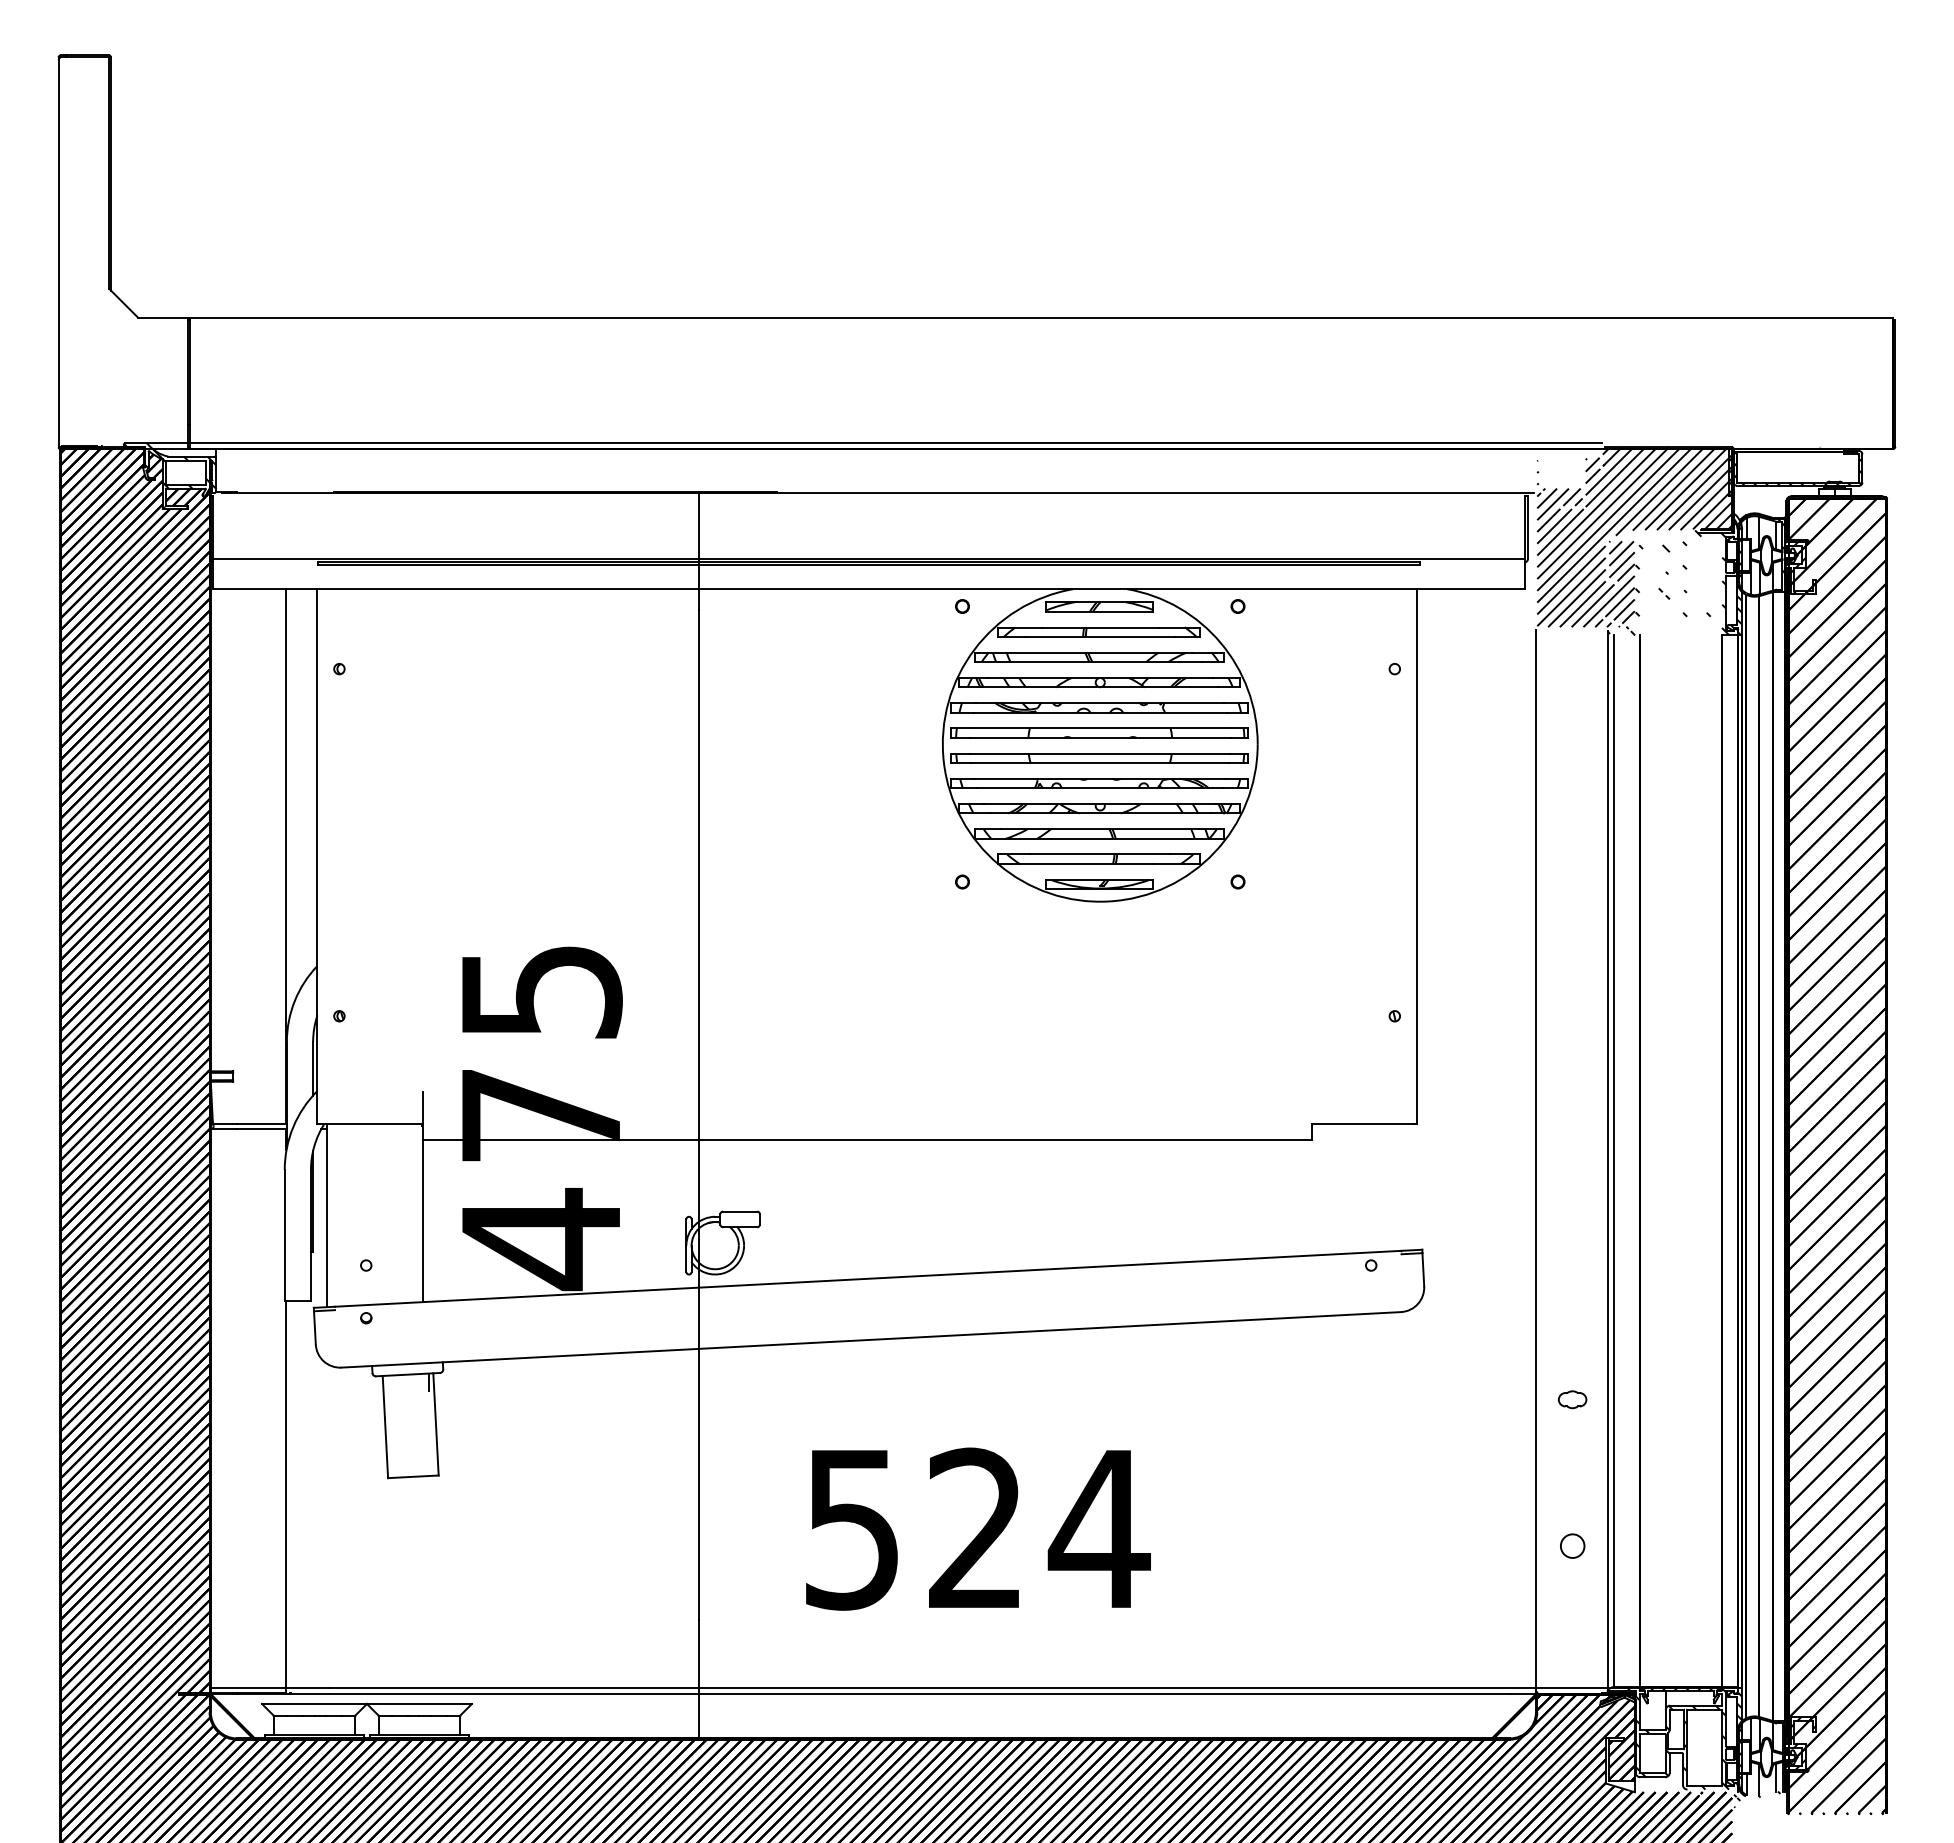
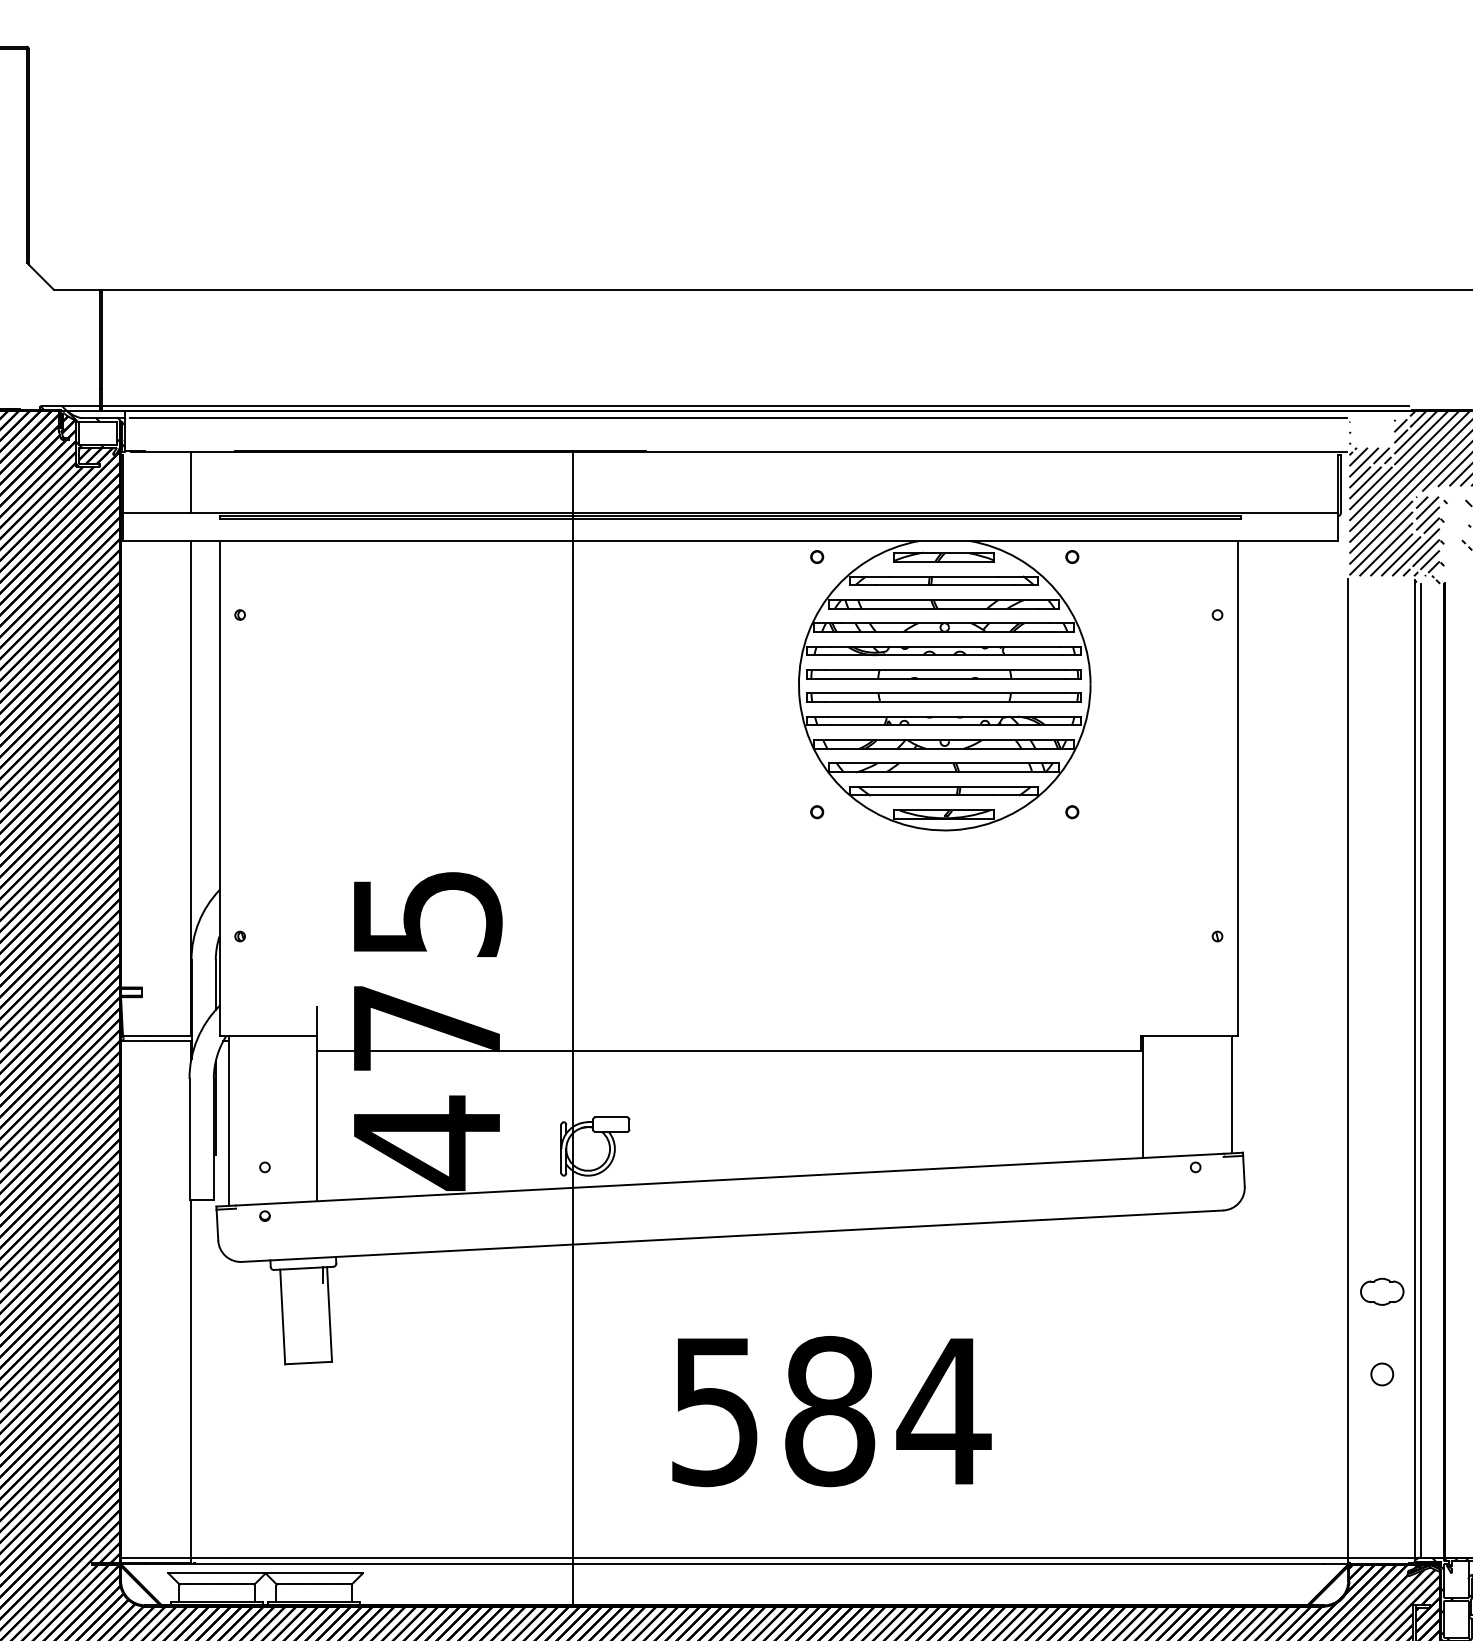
line: (877, 456) -> (738, 418), added
line: (286, 526) -> (191, 482), added
line: (1410, 1186) -> (1232, 1094), added
line: (1314, 1189) -> (1143, 1096), added
part: (1572, 1399) -> (1382, 1291), size x1.67
text: (976, 1528) -> (830, 1410), 524 -> 584
circle: (1572, 1545) -> (1382, 1373), moved

